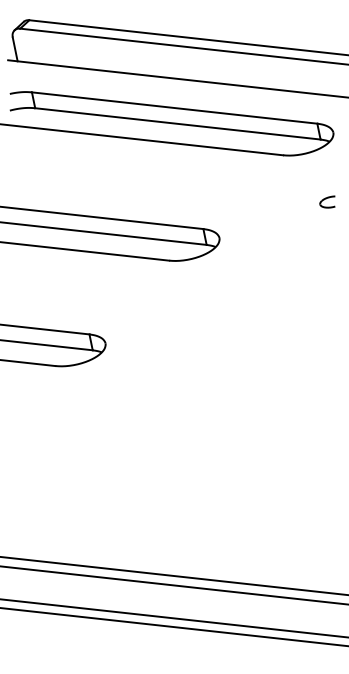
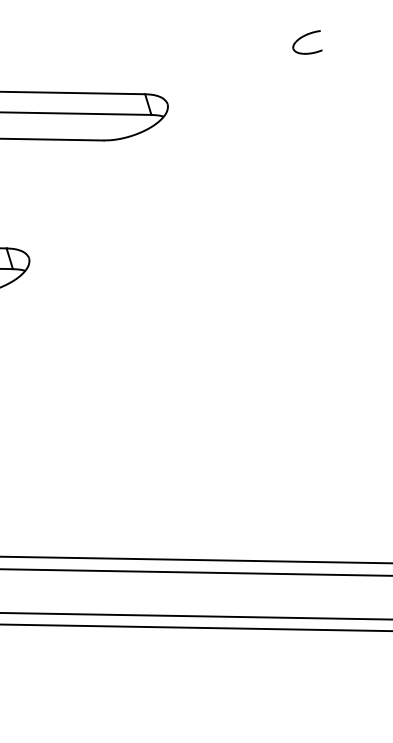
part: (327, 201) -> (306, 42), size x1.43

